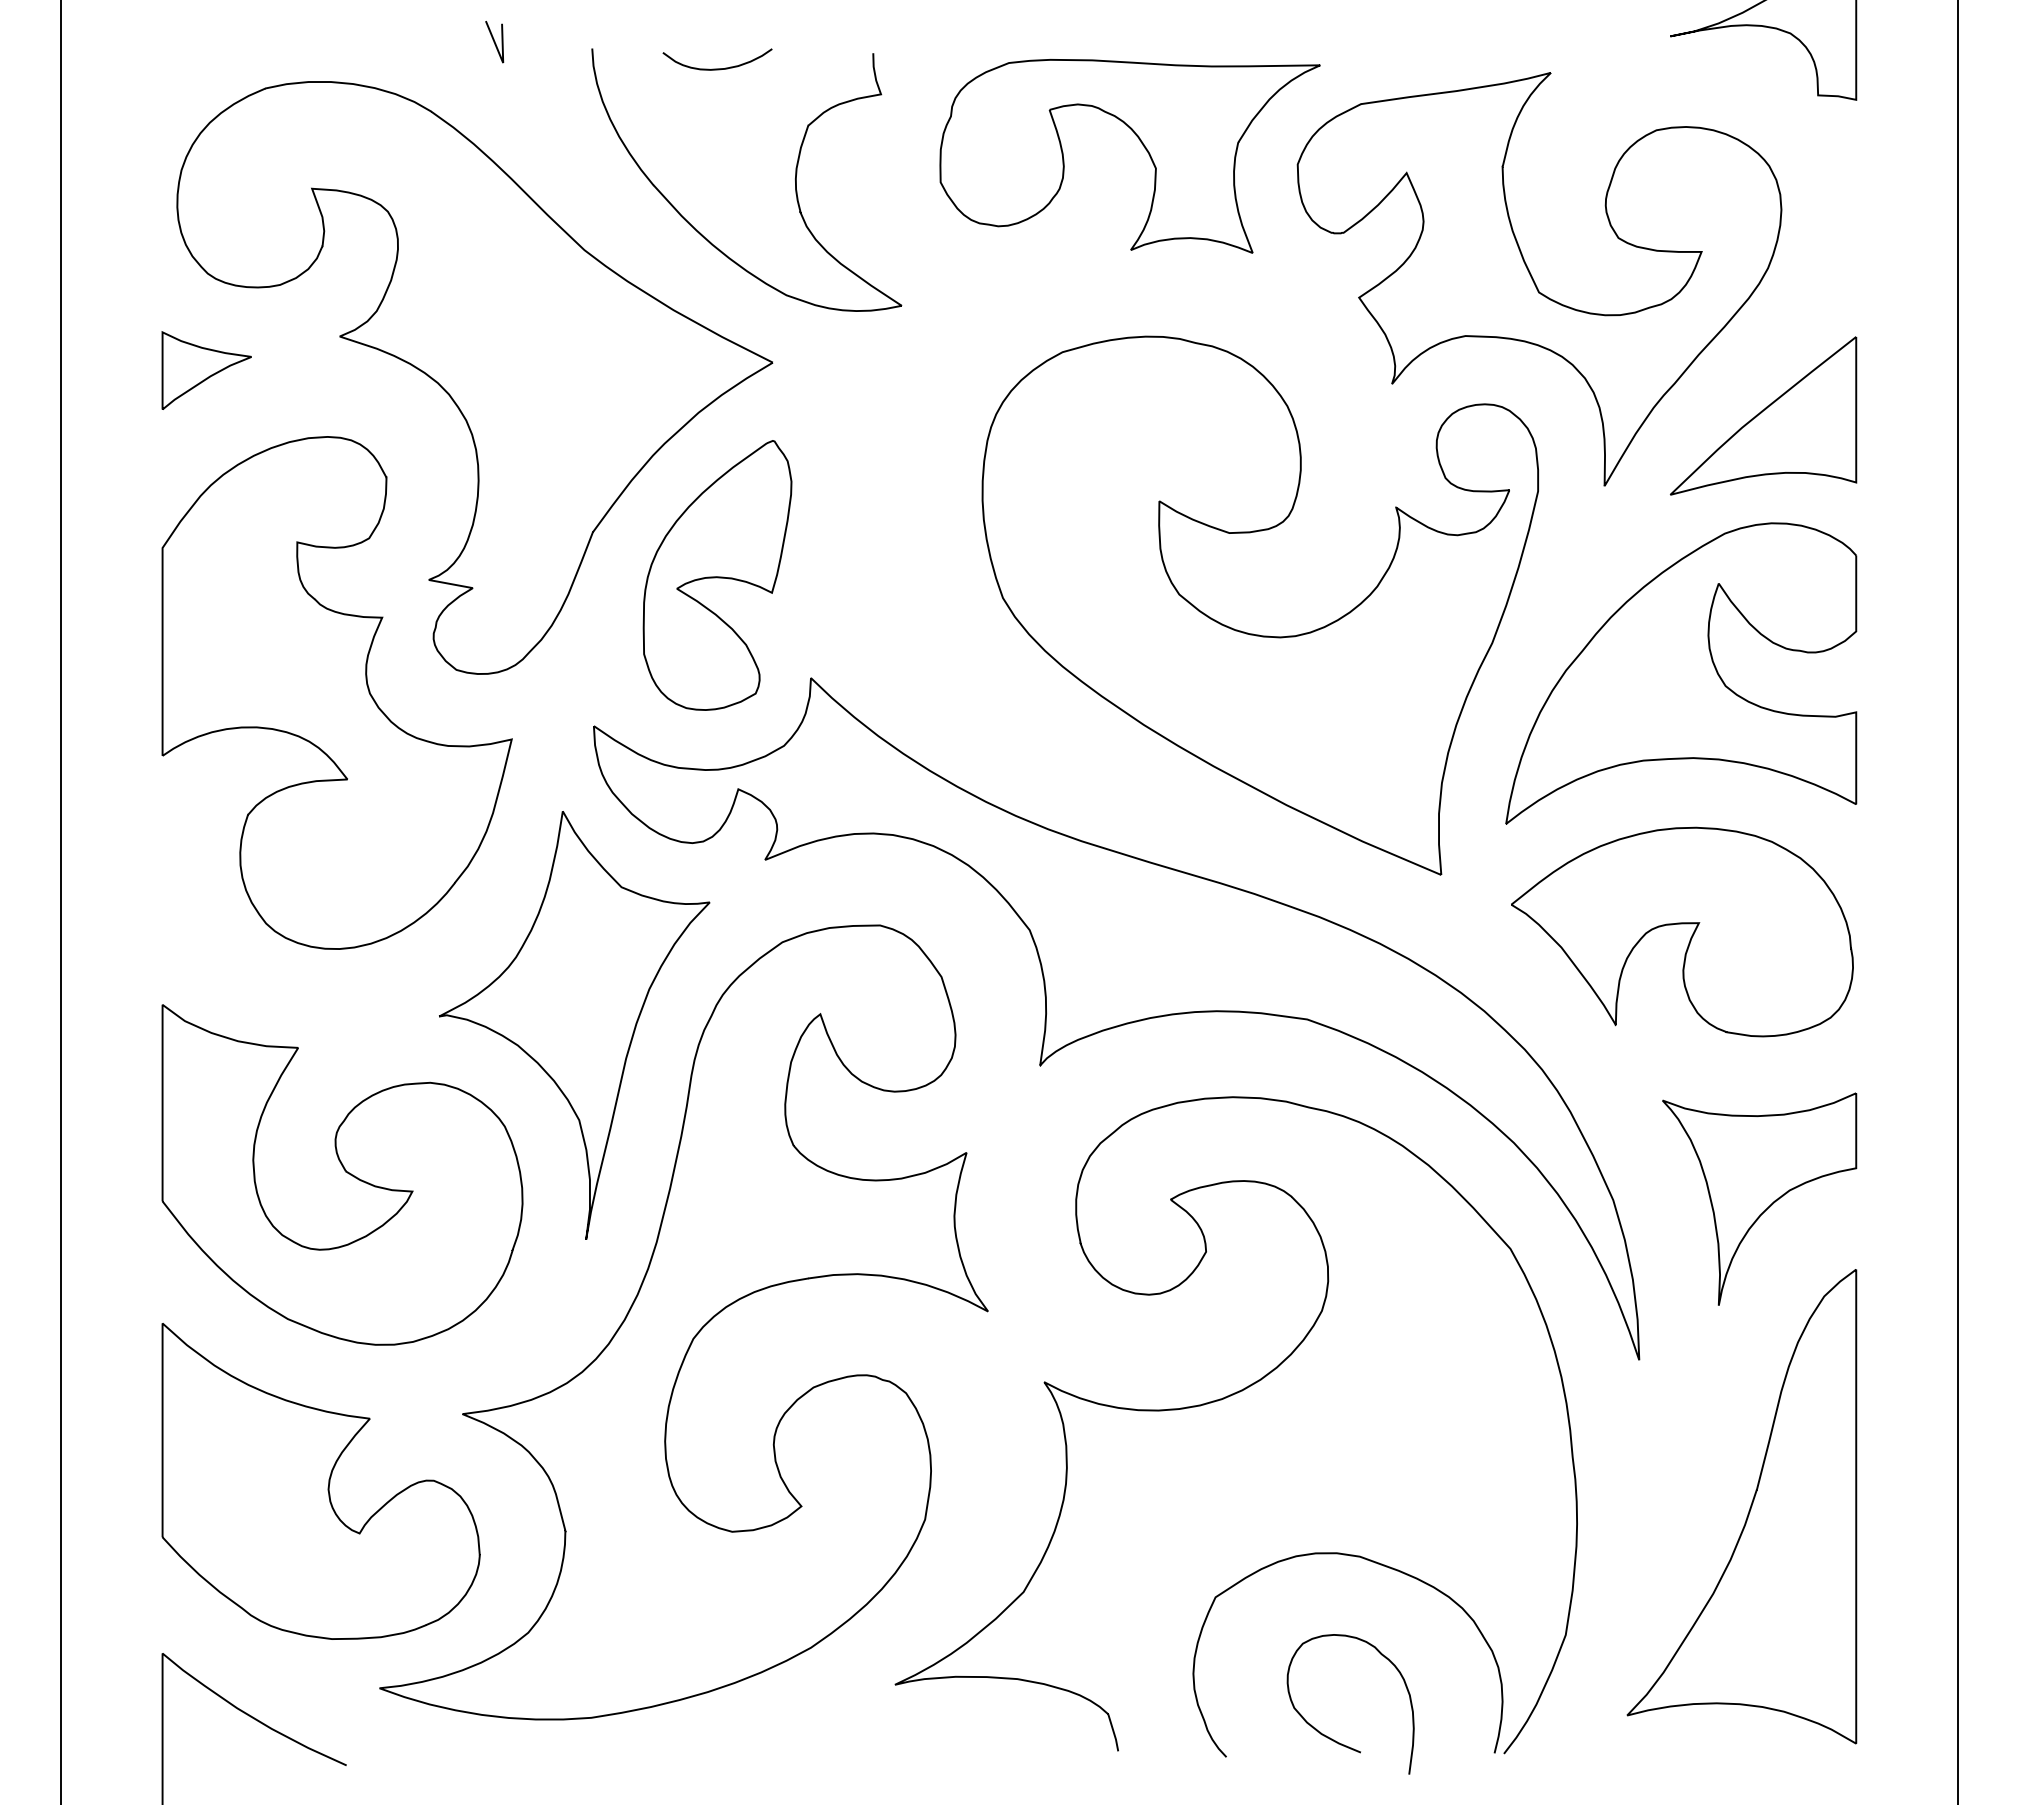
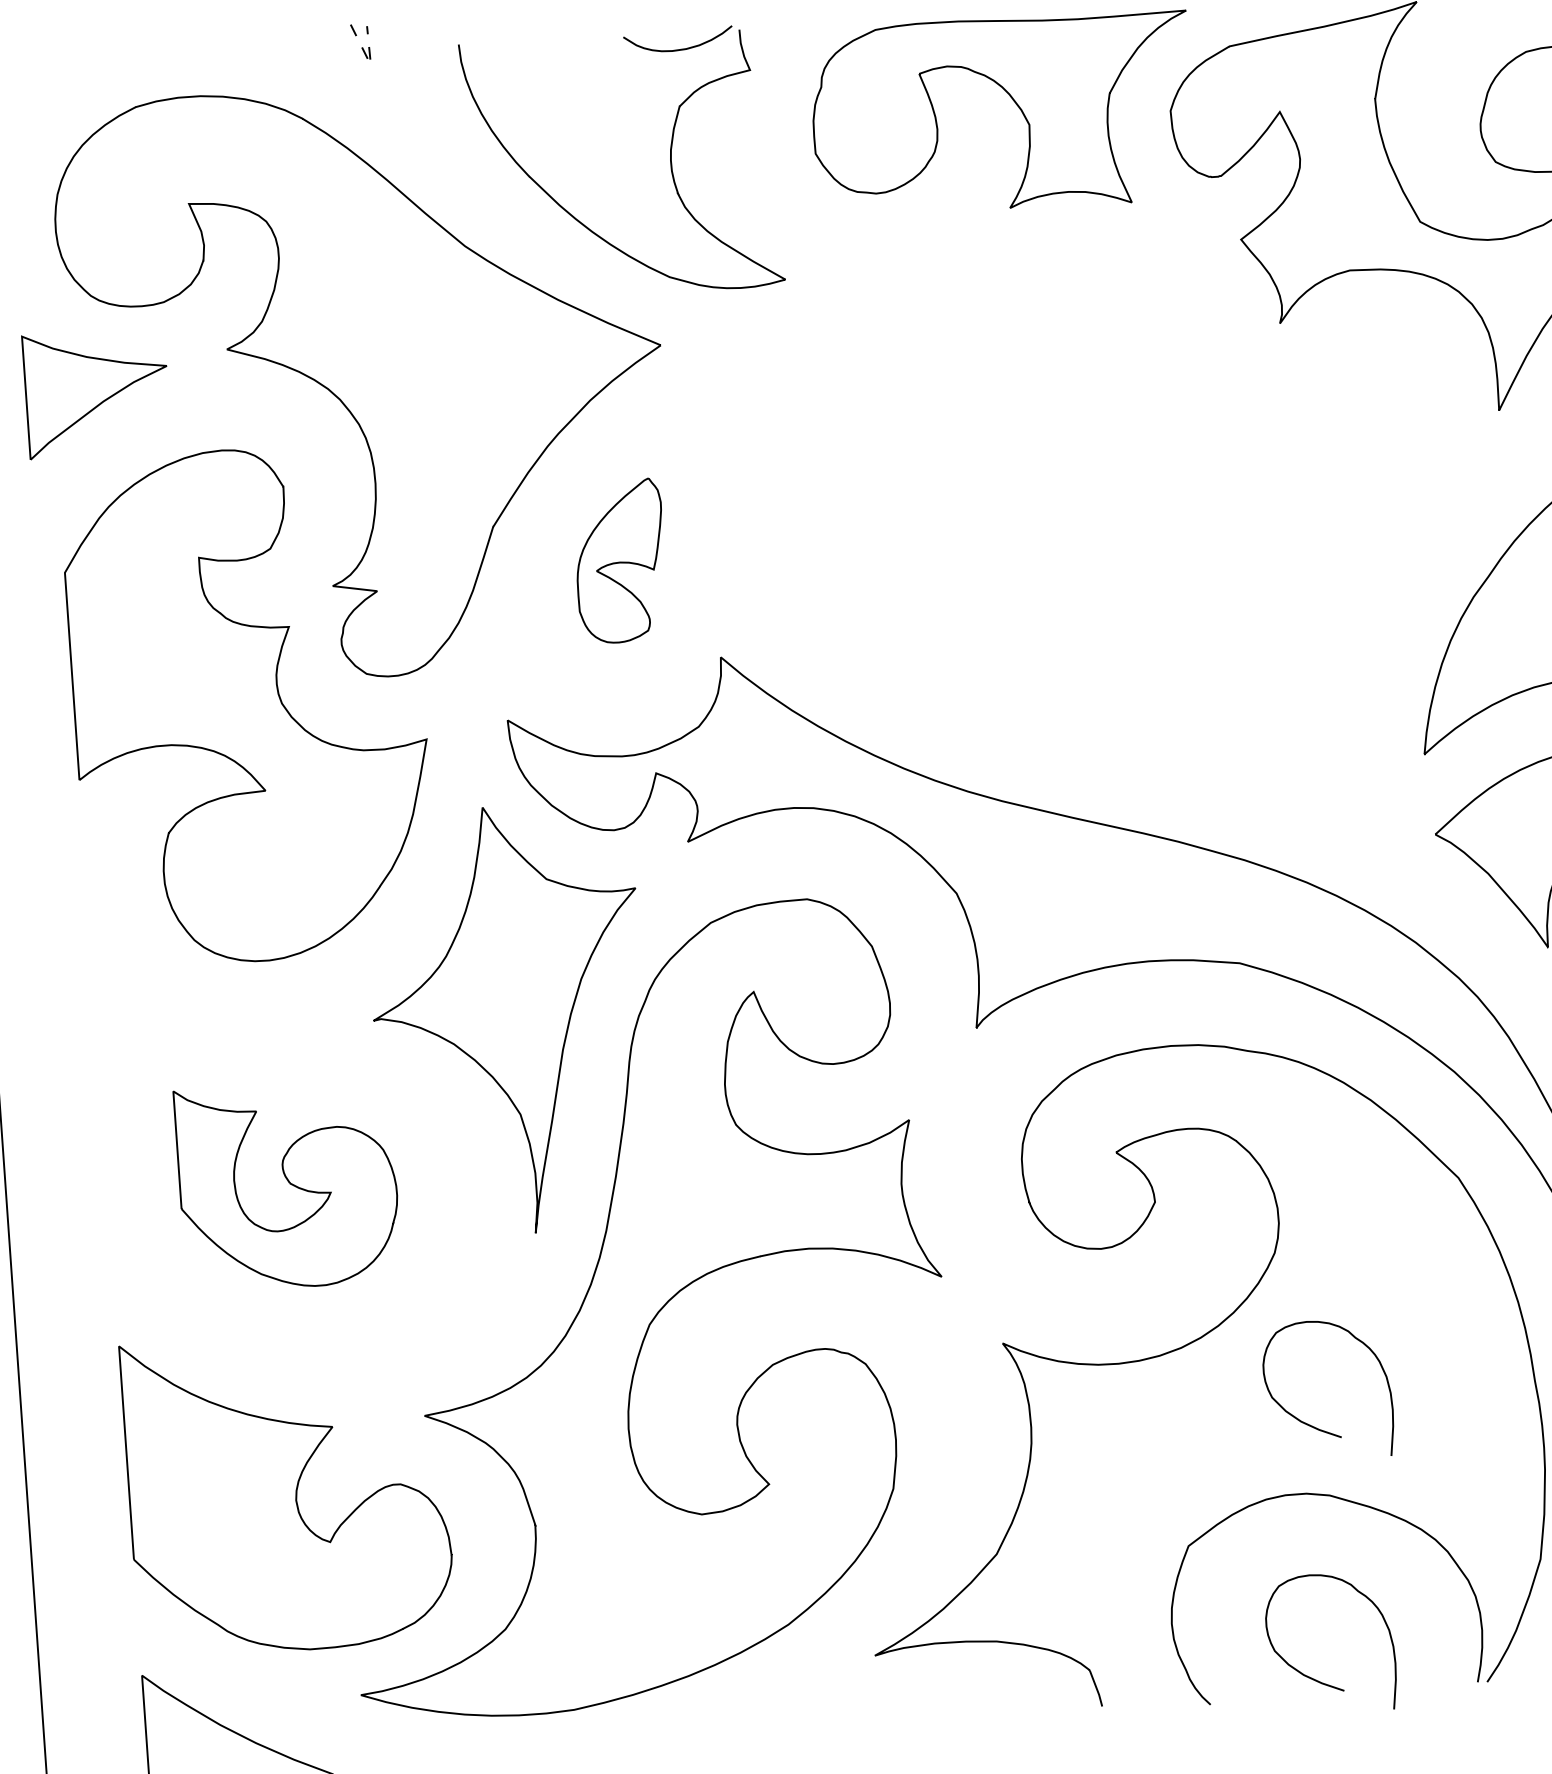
line: (502, 61) -> (370, 63), solid -> dashed
curve: (717, 68) -> (678, 49), moved
part: (206, 370) -> (96, 392), size x1.6
part: (717, 575) -> (620, 561), size x0.6
part: (1253, 633) -> (1159, 581), removed
part: (342, 1174) -> (288, 1185), size x0.6
curve: (1347, 1485) -> (1312, 1425), added

